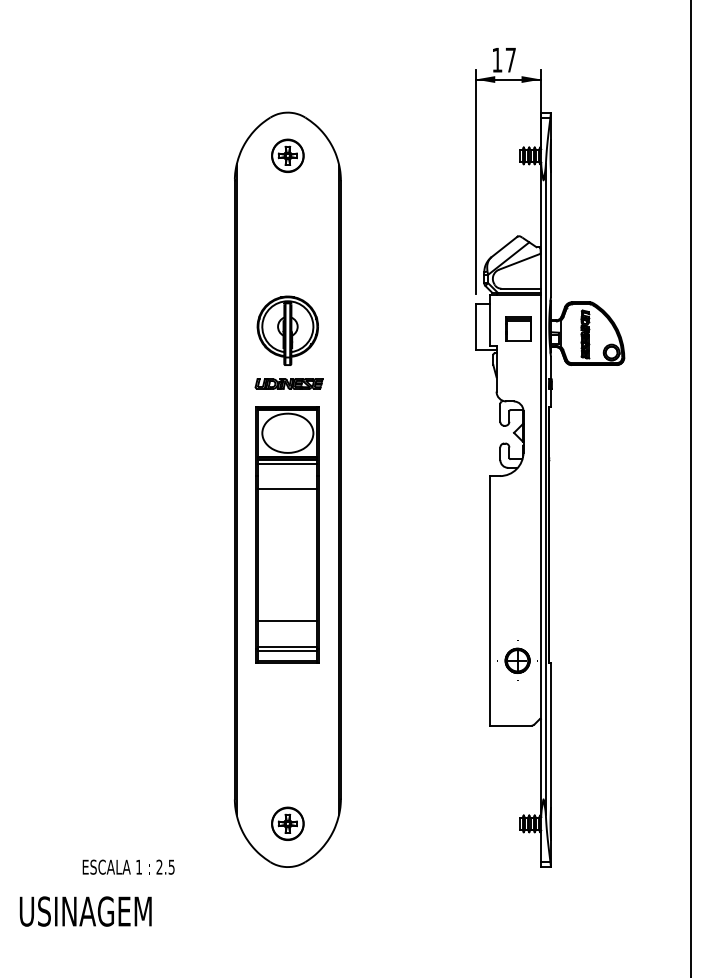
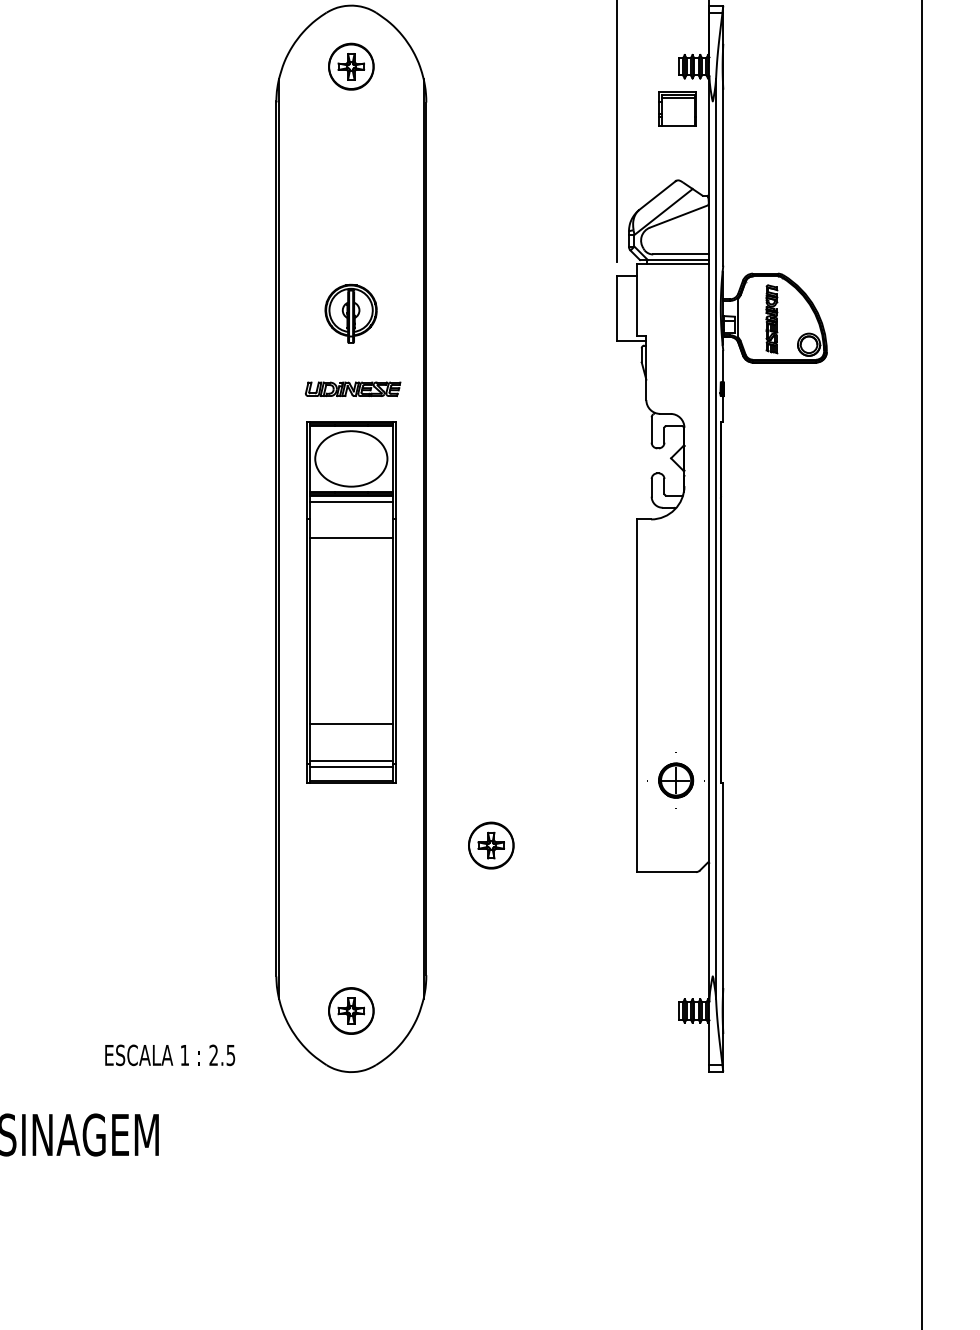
part: (518, 328) -> (677, 108), moved
part: (287, 330) -> (350, 313), size x0.6
part: (386, 706) -> (490, 845), added
text: (128, 866) -> (169, 1054), moved

